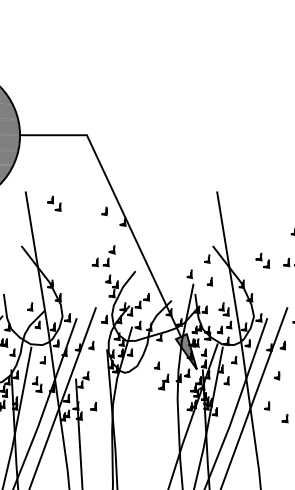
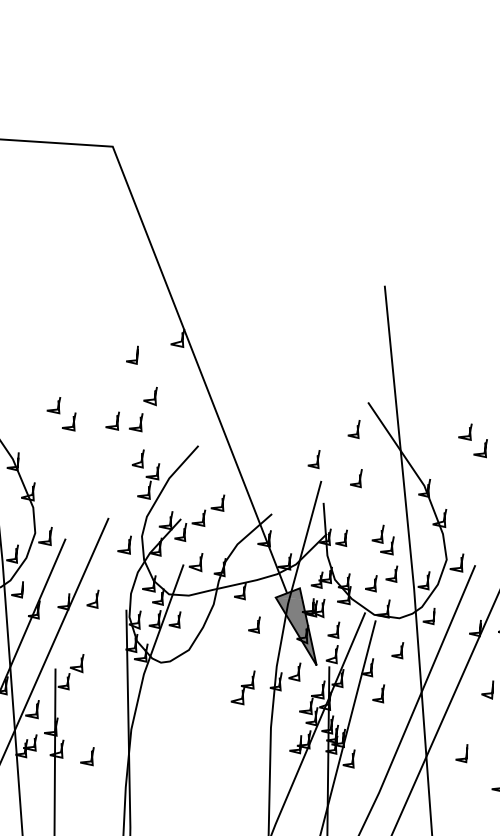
part: (54, 203) -> (62, 413), moved
line: (105, 210) -> (135, 353), moved
line: (157, 365) -> (255, 624), moved
line: (94, 406) -> (89, 756), moved

